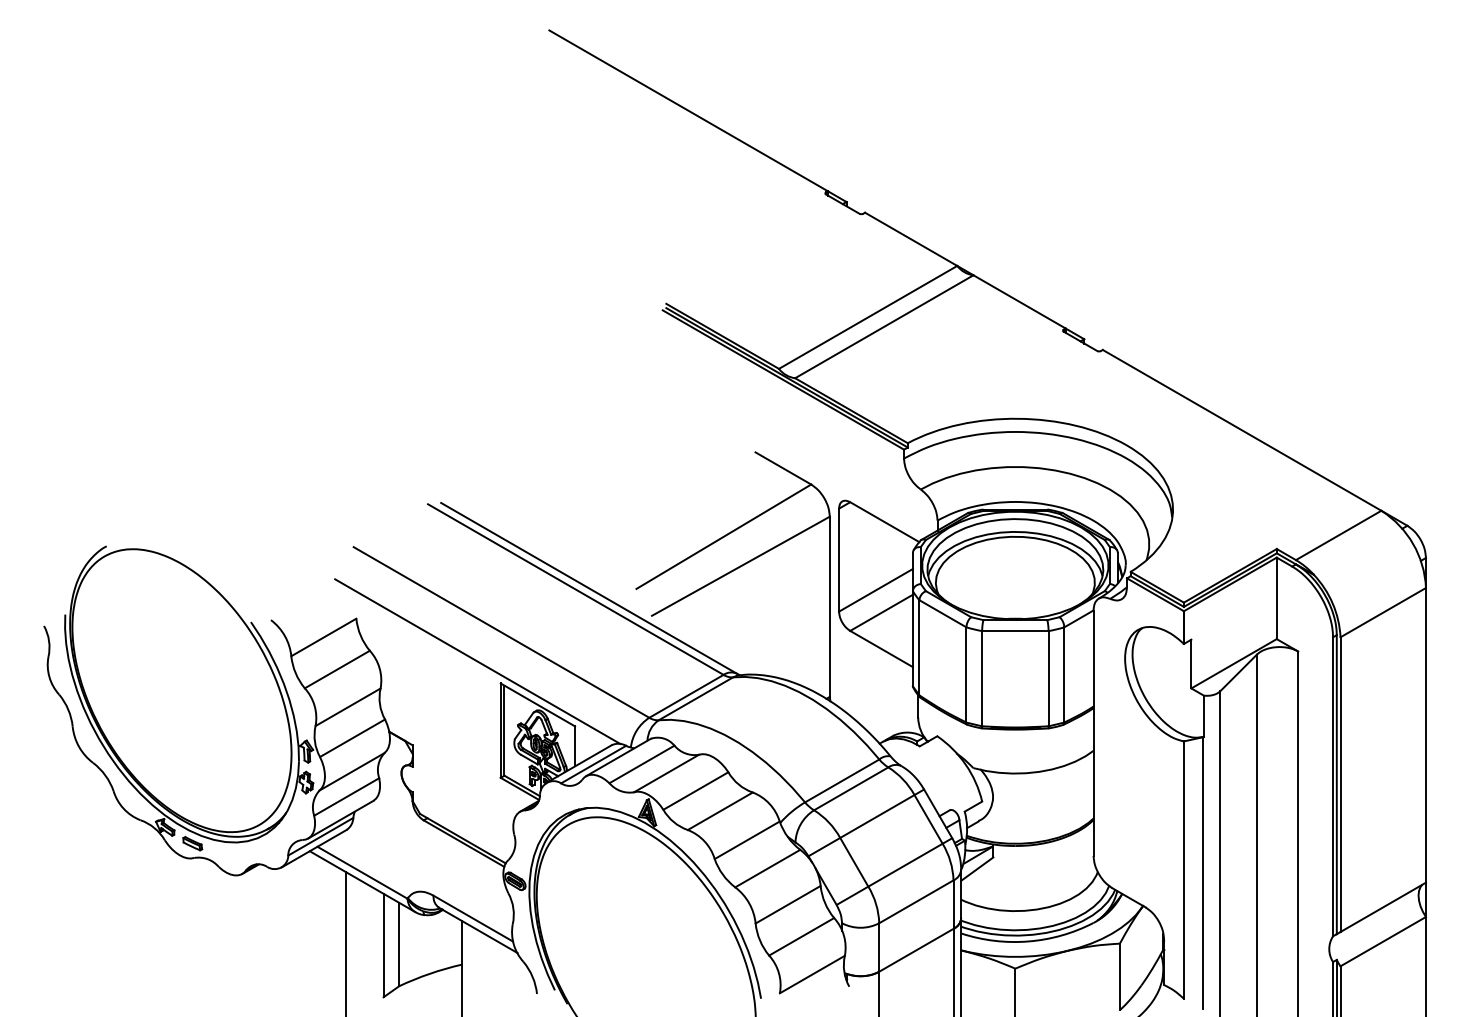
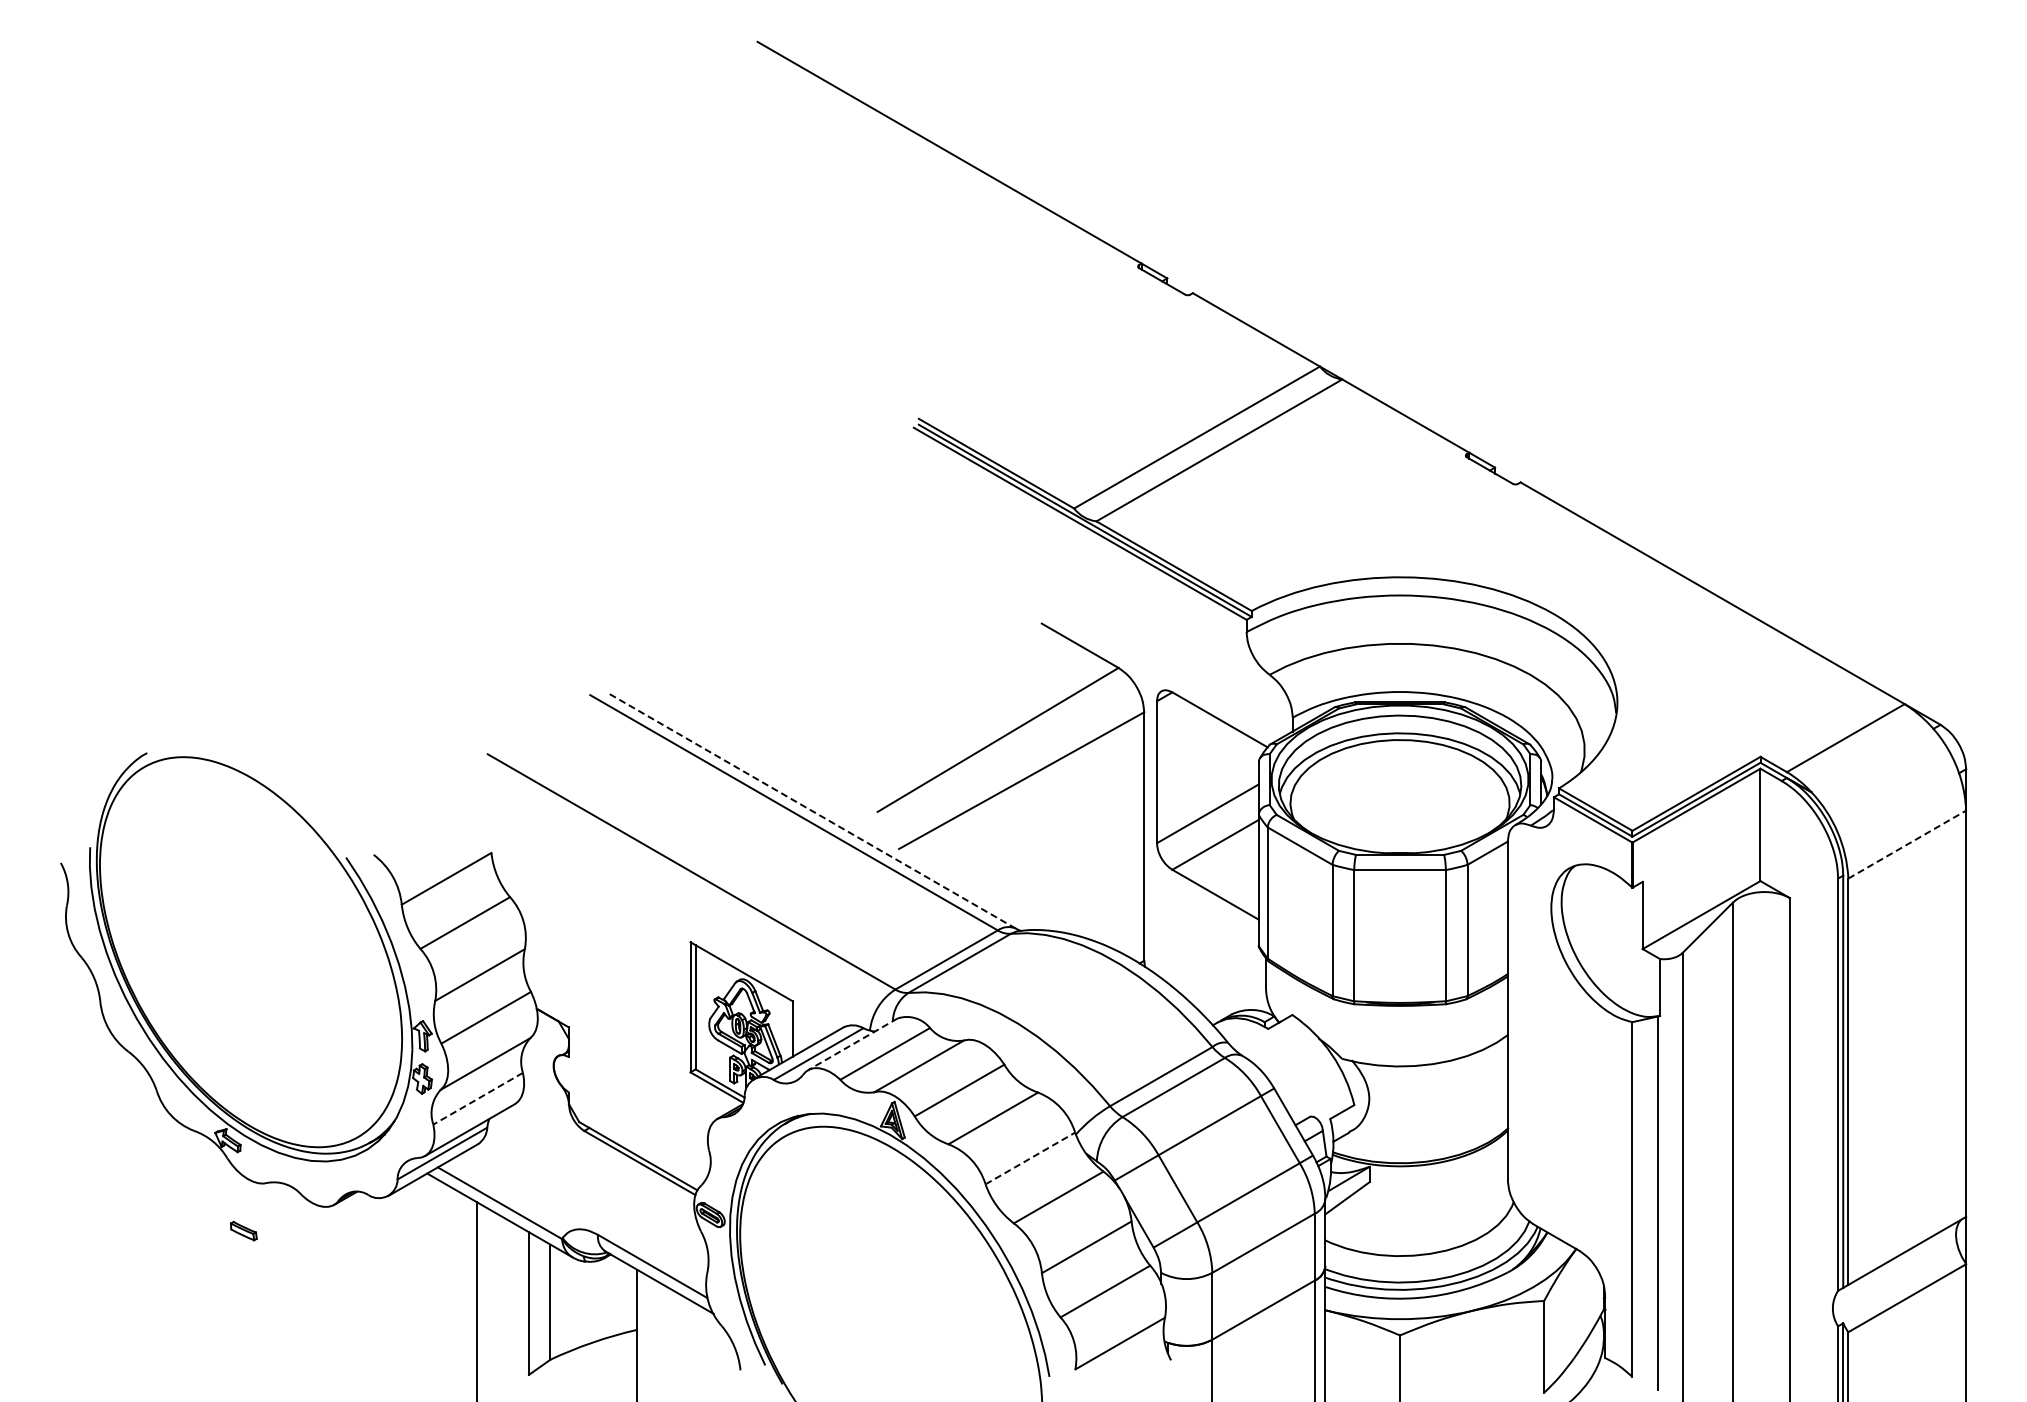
line: (588, 587) -> (811, 810), solid -> dashed
line: (1383, 612) -> (1907, 844), solid -> dashed
line: (477, 661) -> (658, 911), removed
line: (618, 757) -> (852, 1044), solid -> dashed
line: (346, 796) -> (478, 1098), solid -> dashed
line: (747, 840) -> (1030, 1158), solid -> dashed
part: (192, 843) -> (243, 1230), moved

